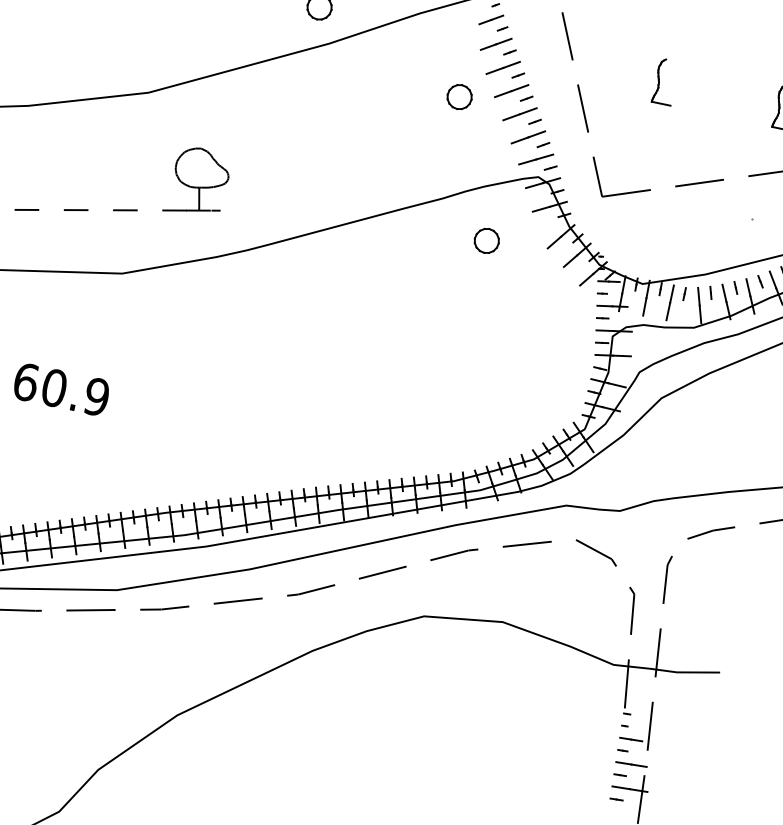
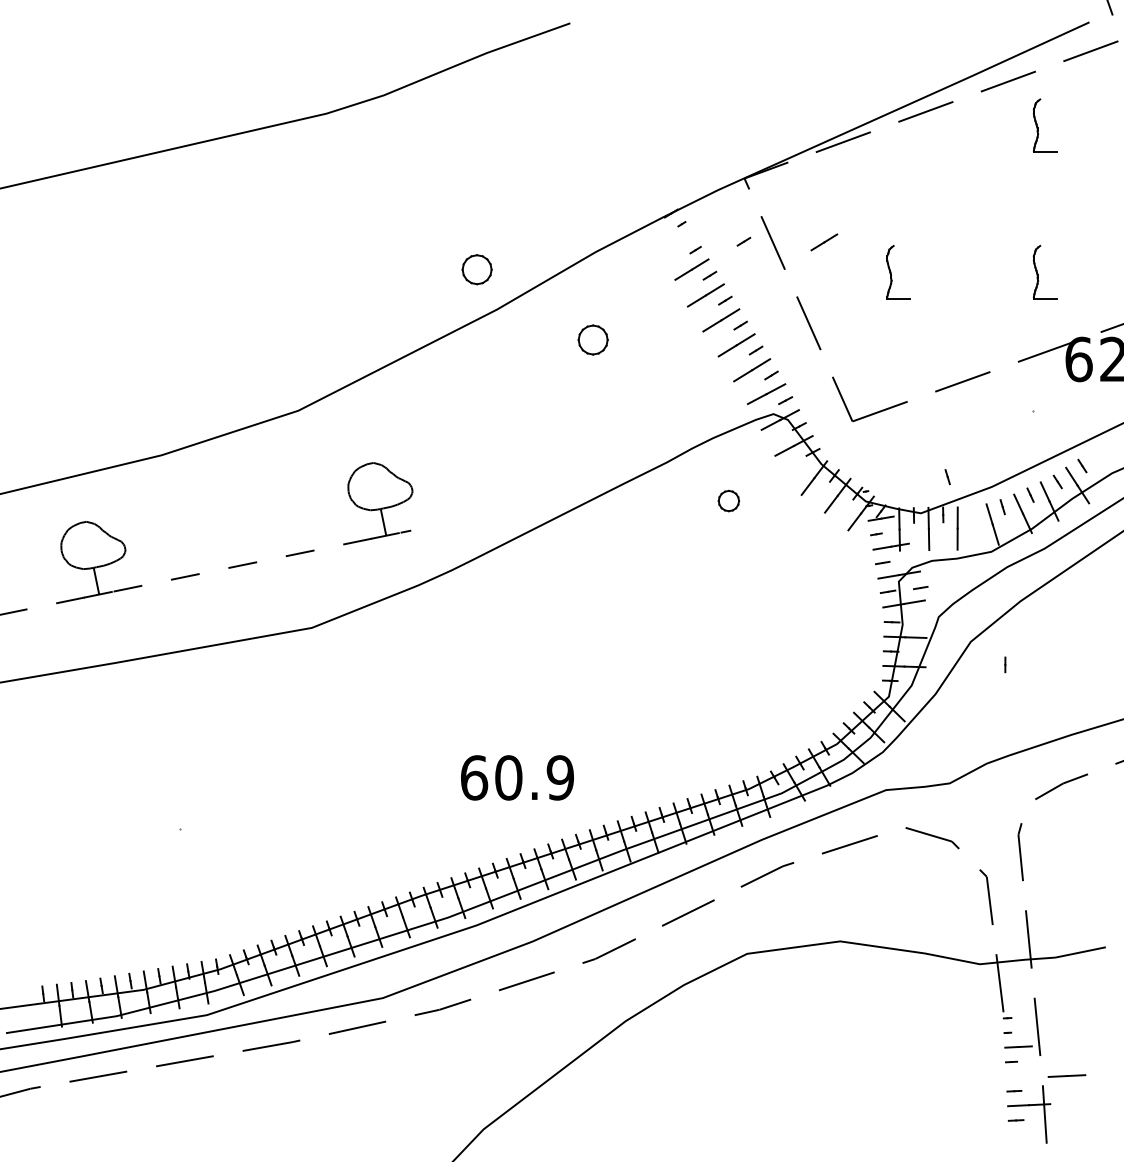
line: (491, 20) -> (824, 242), moved
line: (543, 30) -> (743, 241), added
part: (459, 96) -> (592, 339), moved
part: (486, 240) -> (728, 500), size x0.7
line: (670, 259) -> (947, 477), added
line: (684, 293) -> (1005, 664), moved
line: (629, 345) -> (920, 588), added
text: (61, 389) -> (517, 777), moved
line: (631, 763) -> (1066, 1075), moved

